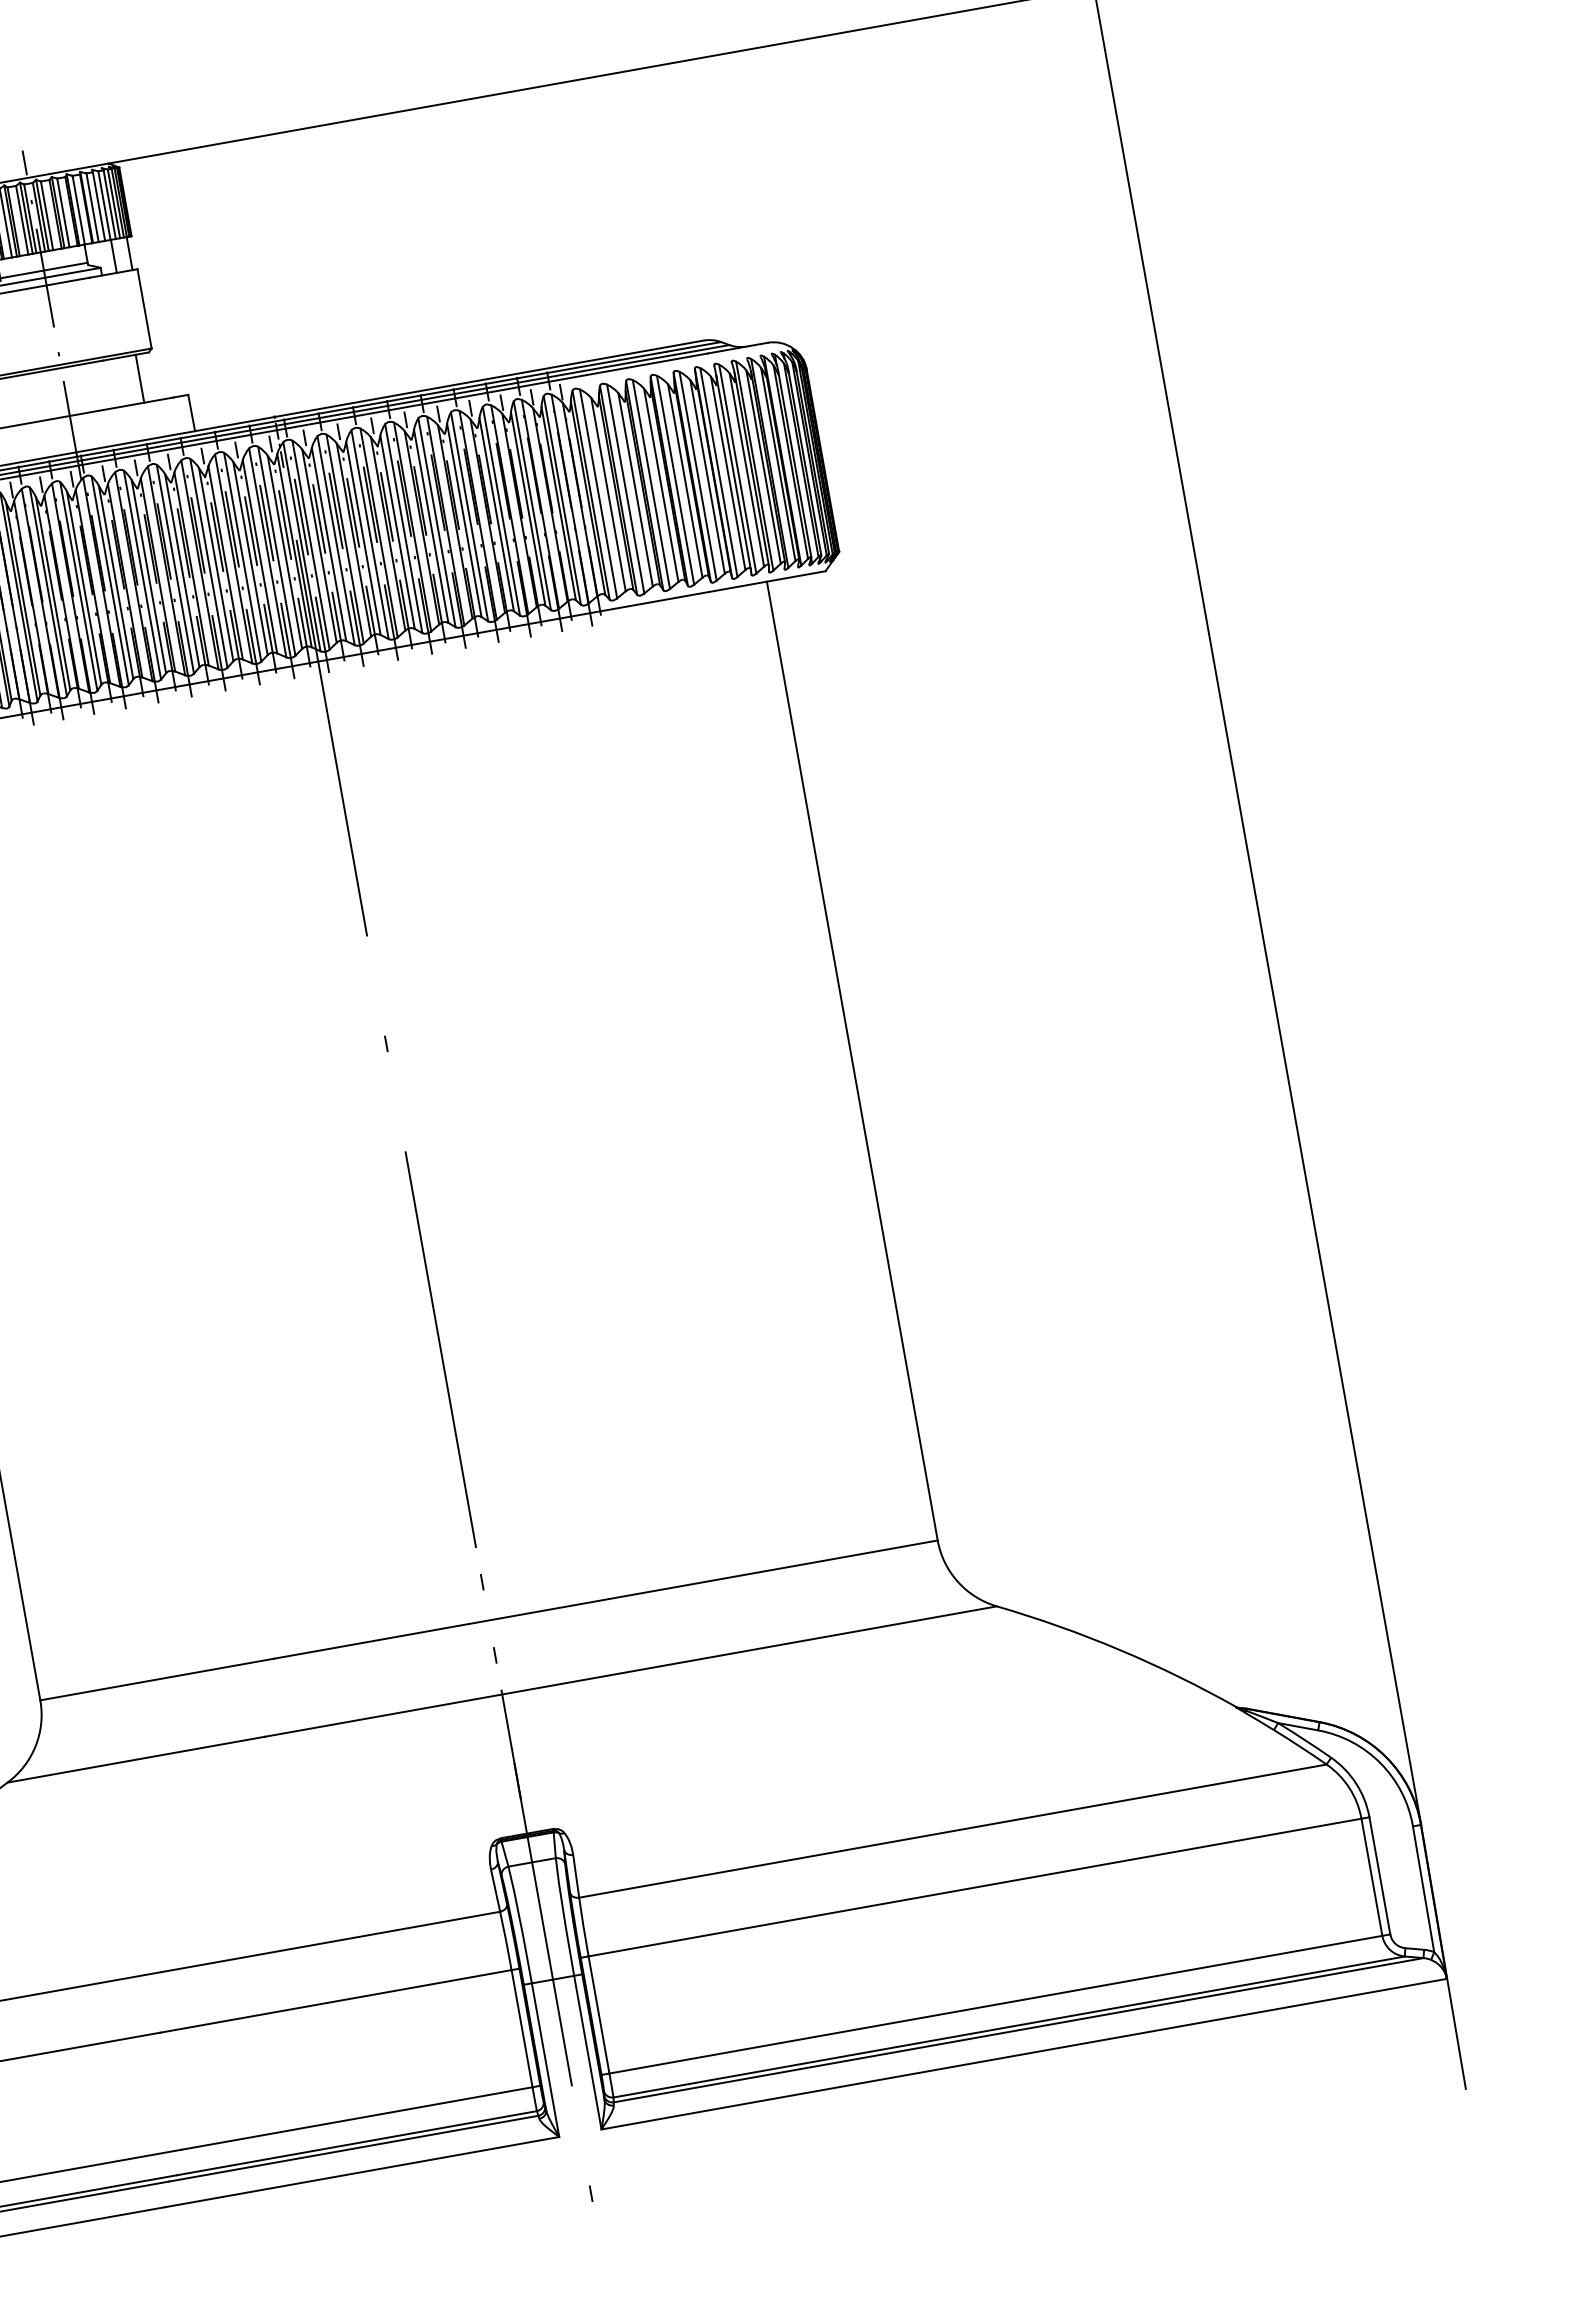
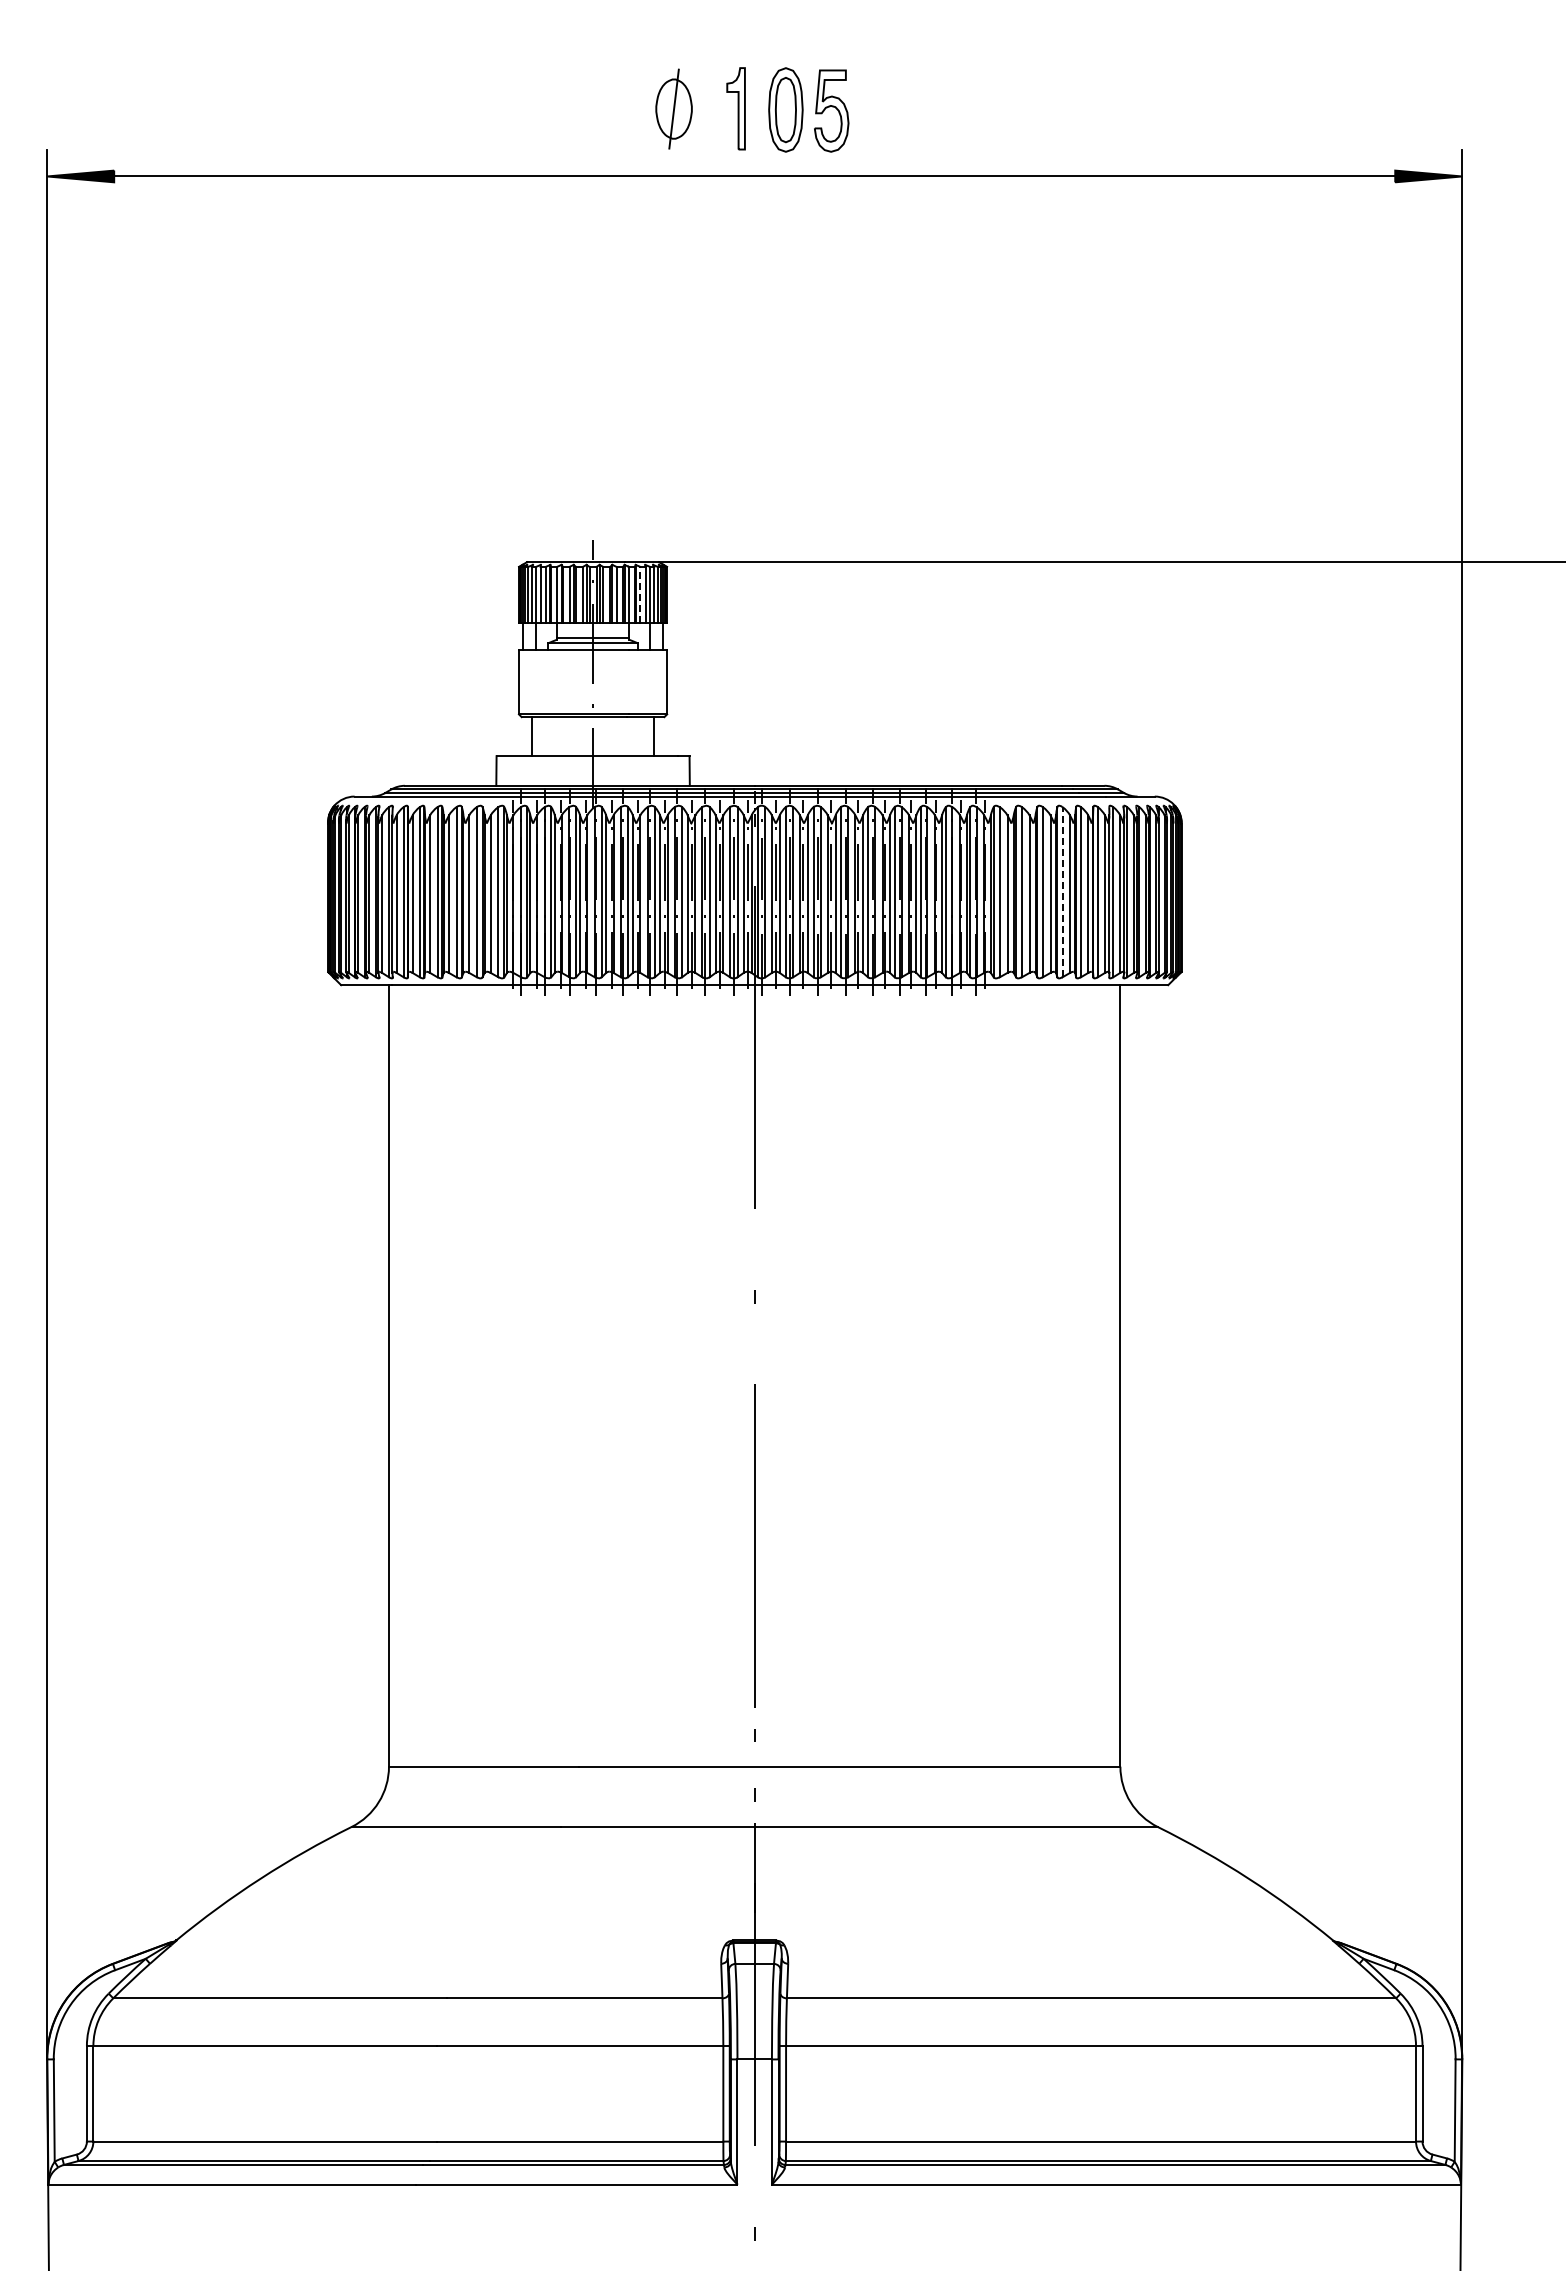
line: (92, 207) -> (640, 594), solid -> dashed
line: (675, 479) -> (1062, 891), solid -> dashed

